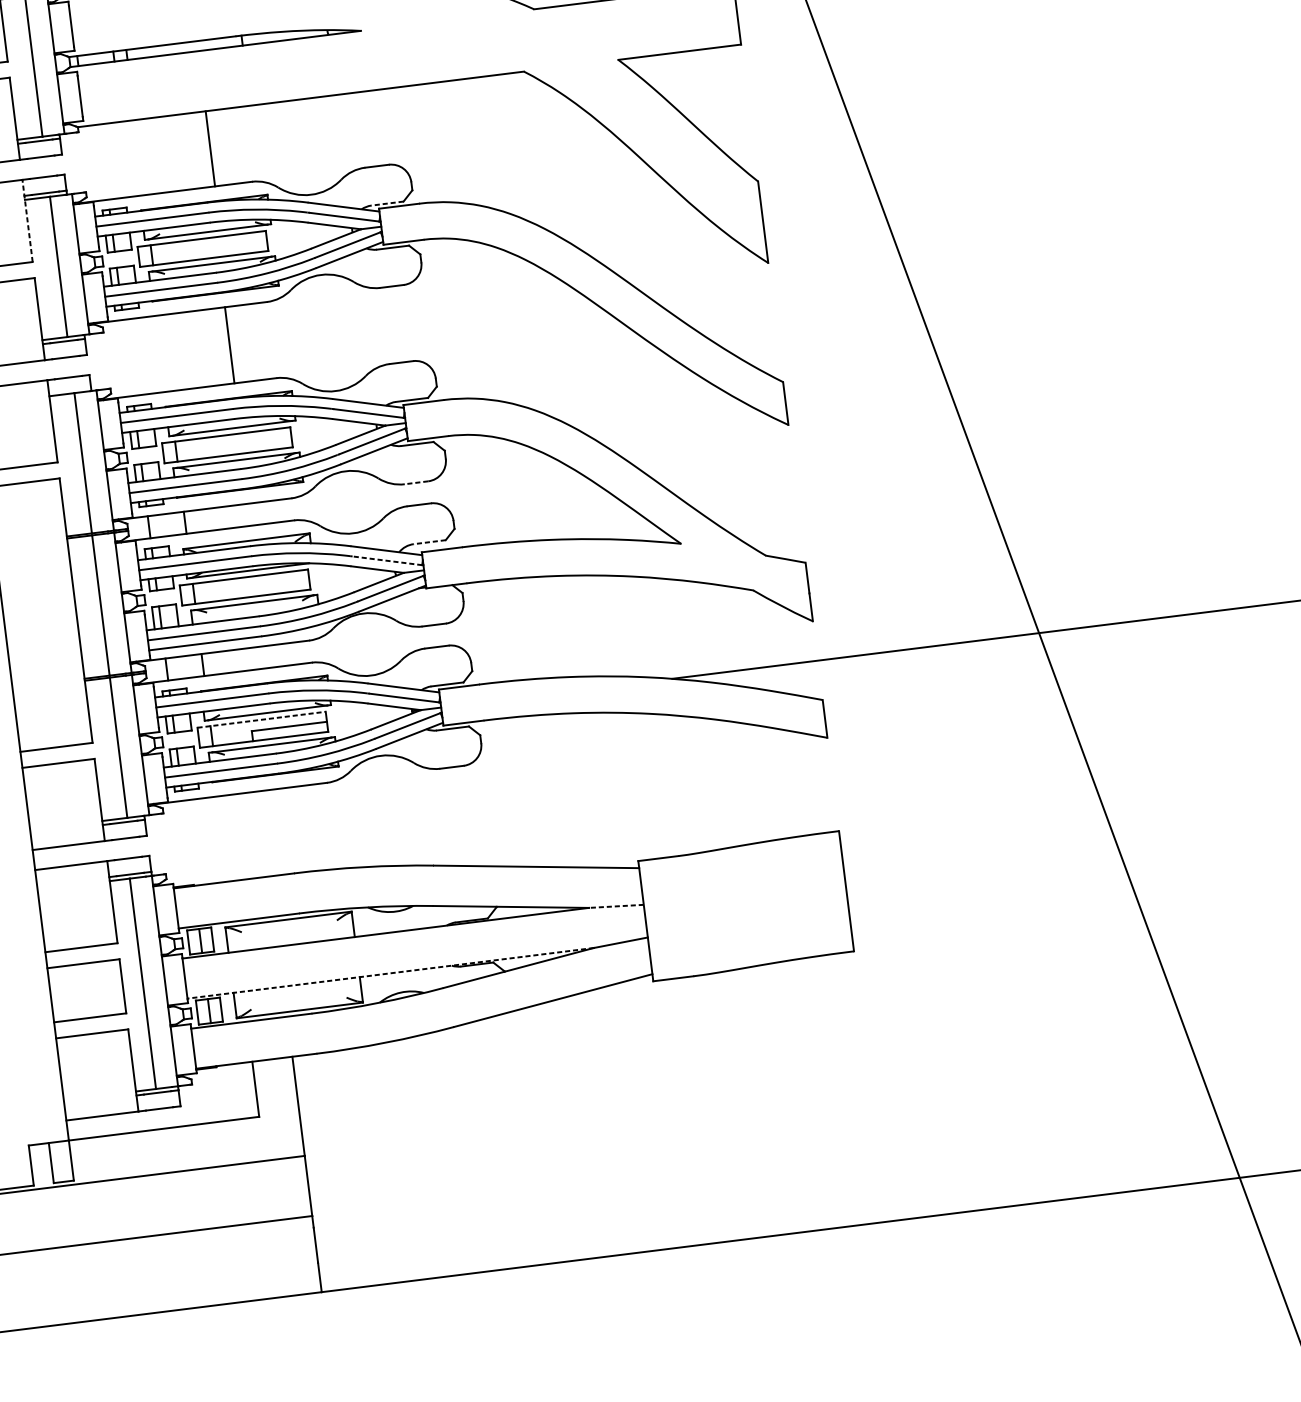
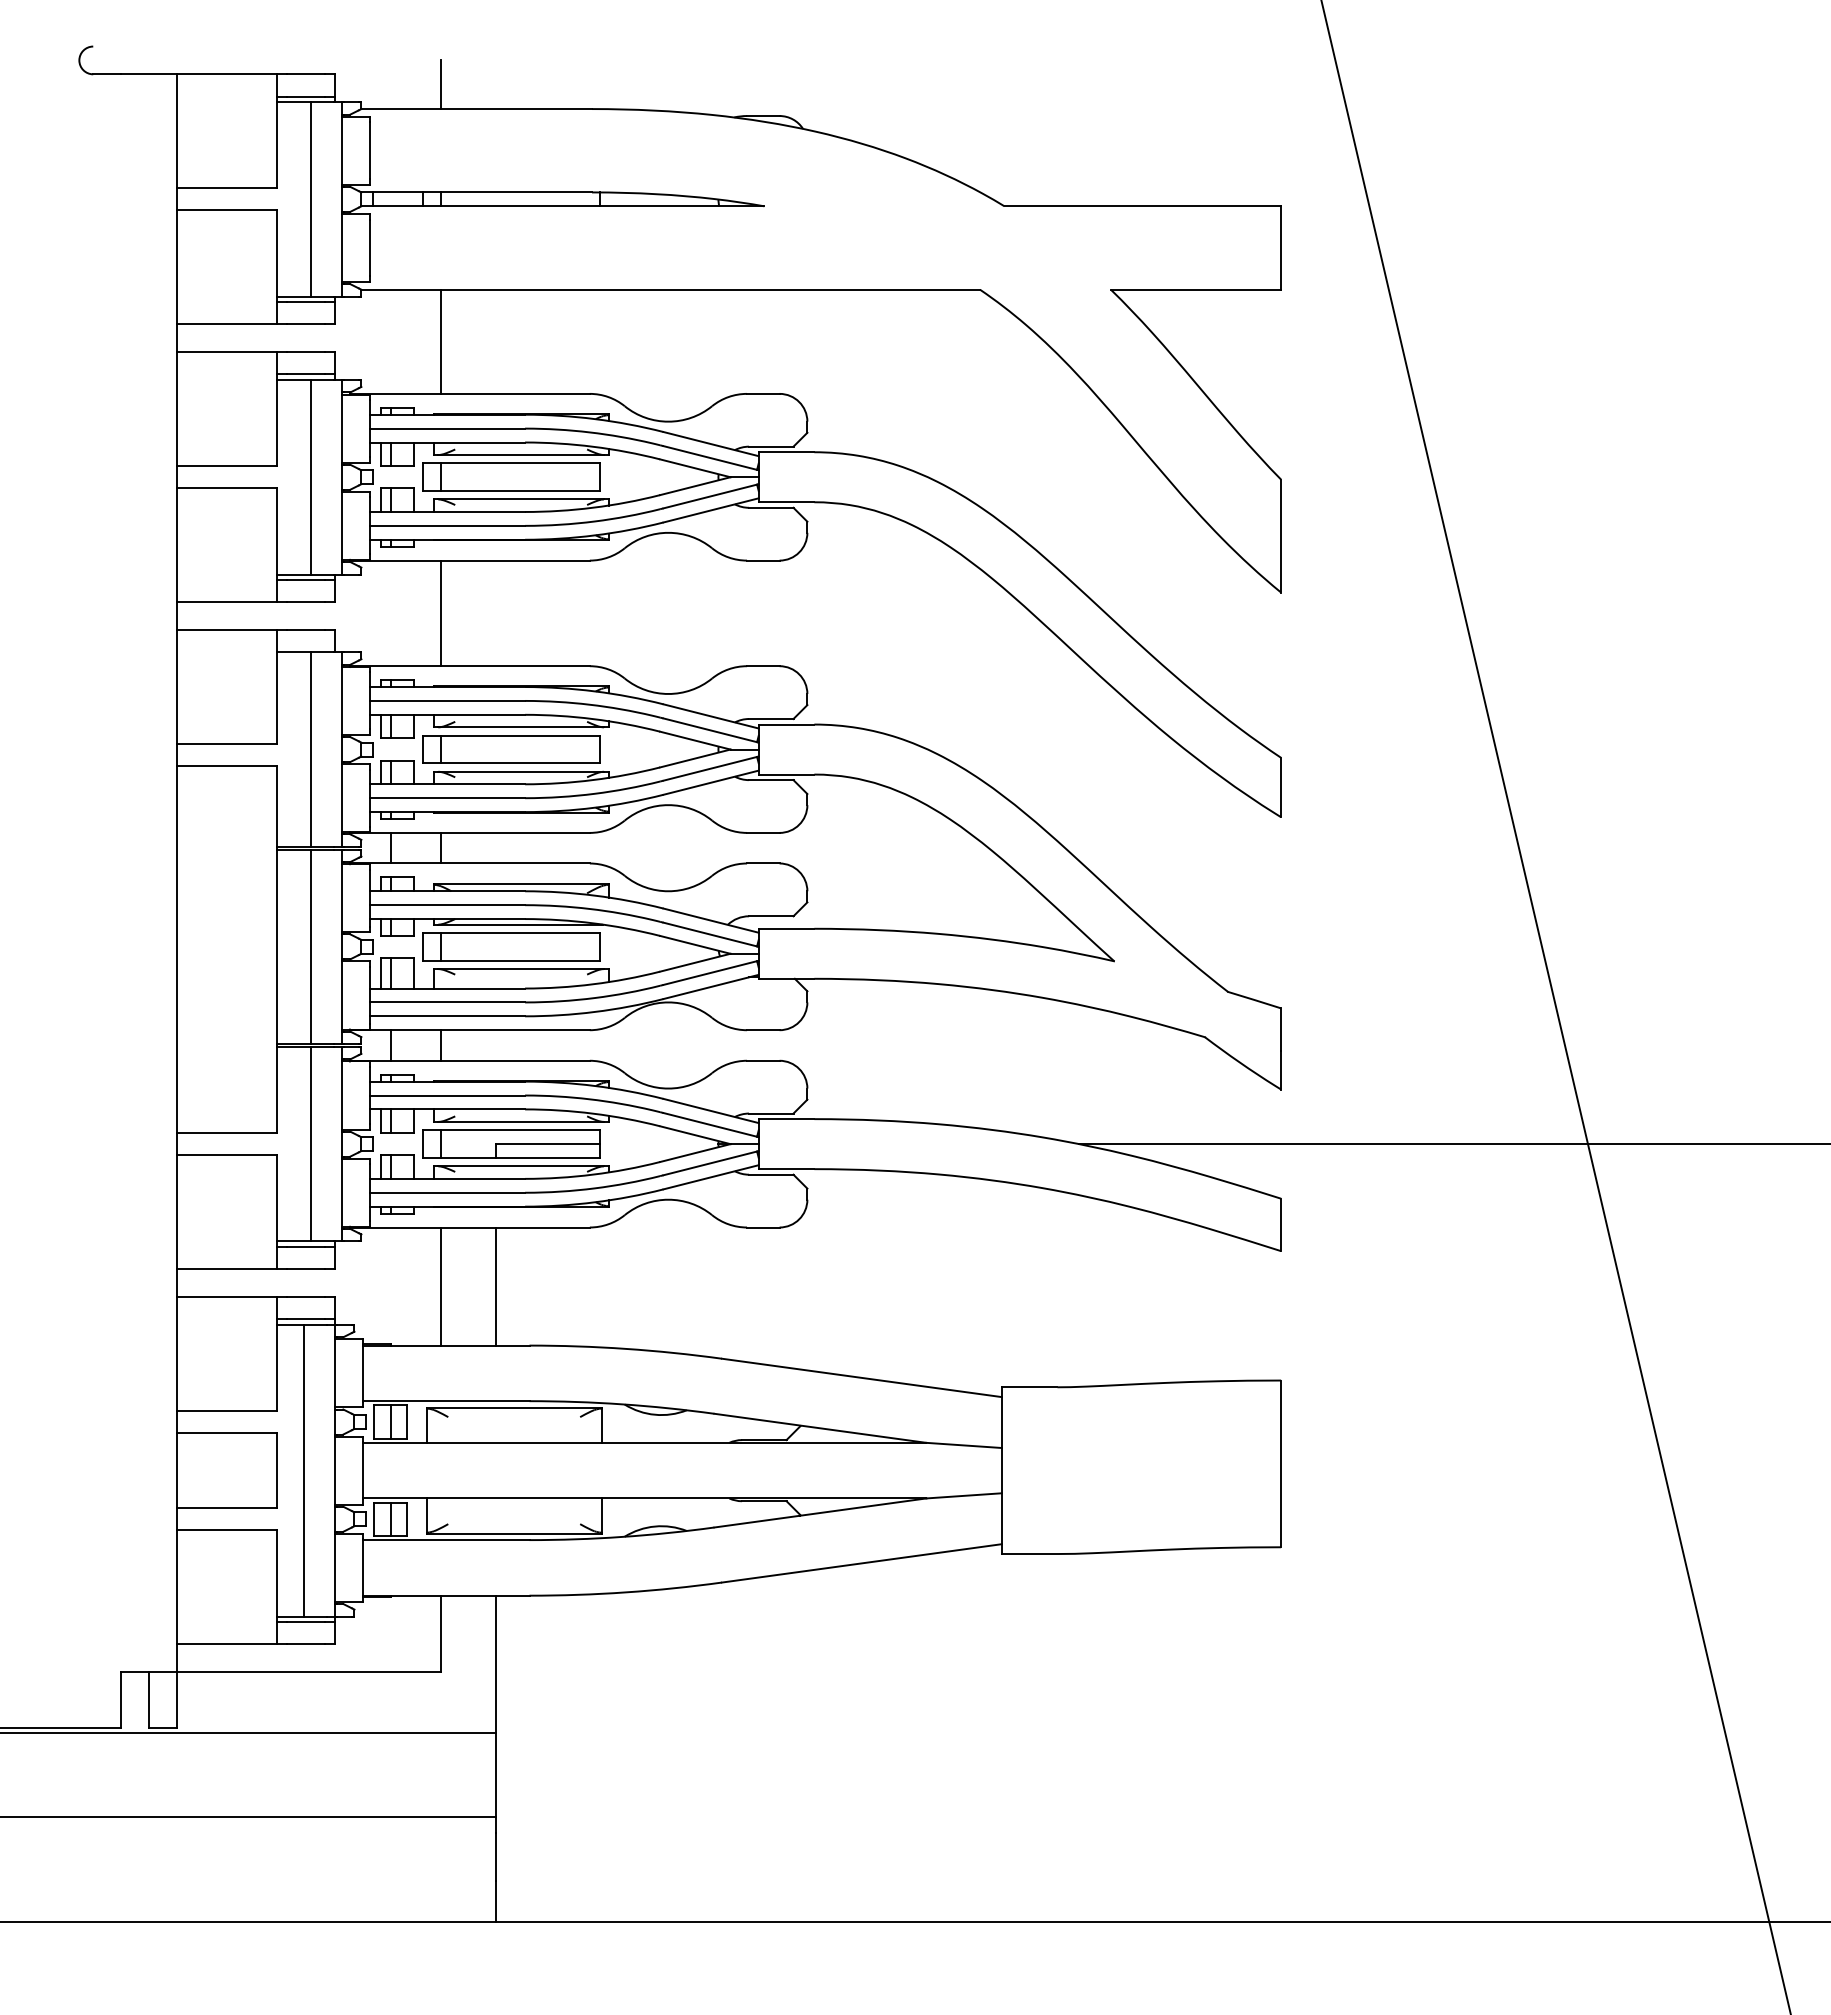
line: (210, 148) -> (440, 341), moved
line: (387, 203) -> (770, 446), dashed -> solid
line: (27, 221) -> (276, 409), dashed -> solid
line: (229, 345) -> (440, 613), moved
line: (415, 482) -> (762, 832), dashed -> solid
line: (429, 542) -> (770, 916), dashed -> solid
line: (386, 560) -> (709, 934), dashed -> solid
line: (261, 719) -> (511, 1130), dashed -> solid
line: (264, 833) -> (496, 1286), added
line: (224, 838) -> (440, 1286), added
line: (616, 906) -> (964, 1445), dashed -> solid
line: (390, 973) -> (644, 1498), dashed -> solid

